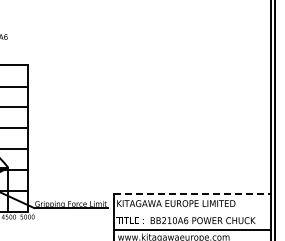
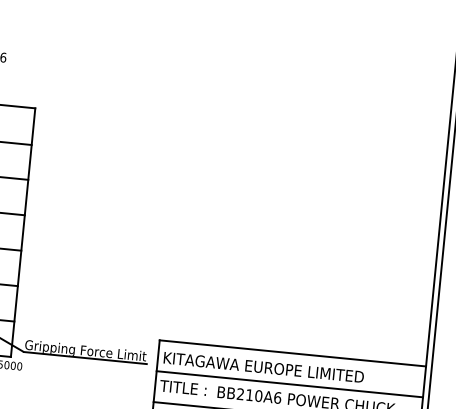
line: (192, 193) -> (292, 353), dashed -> solid
line: (192, 211) -> (289, 383), added

